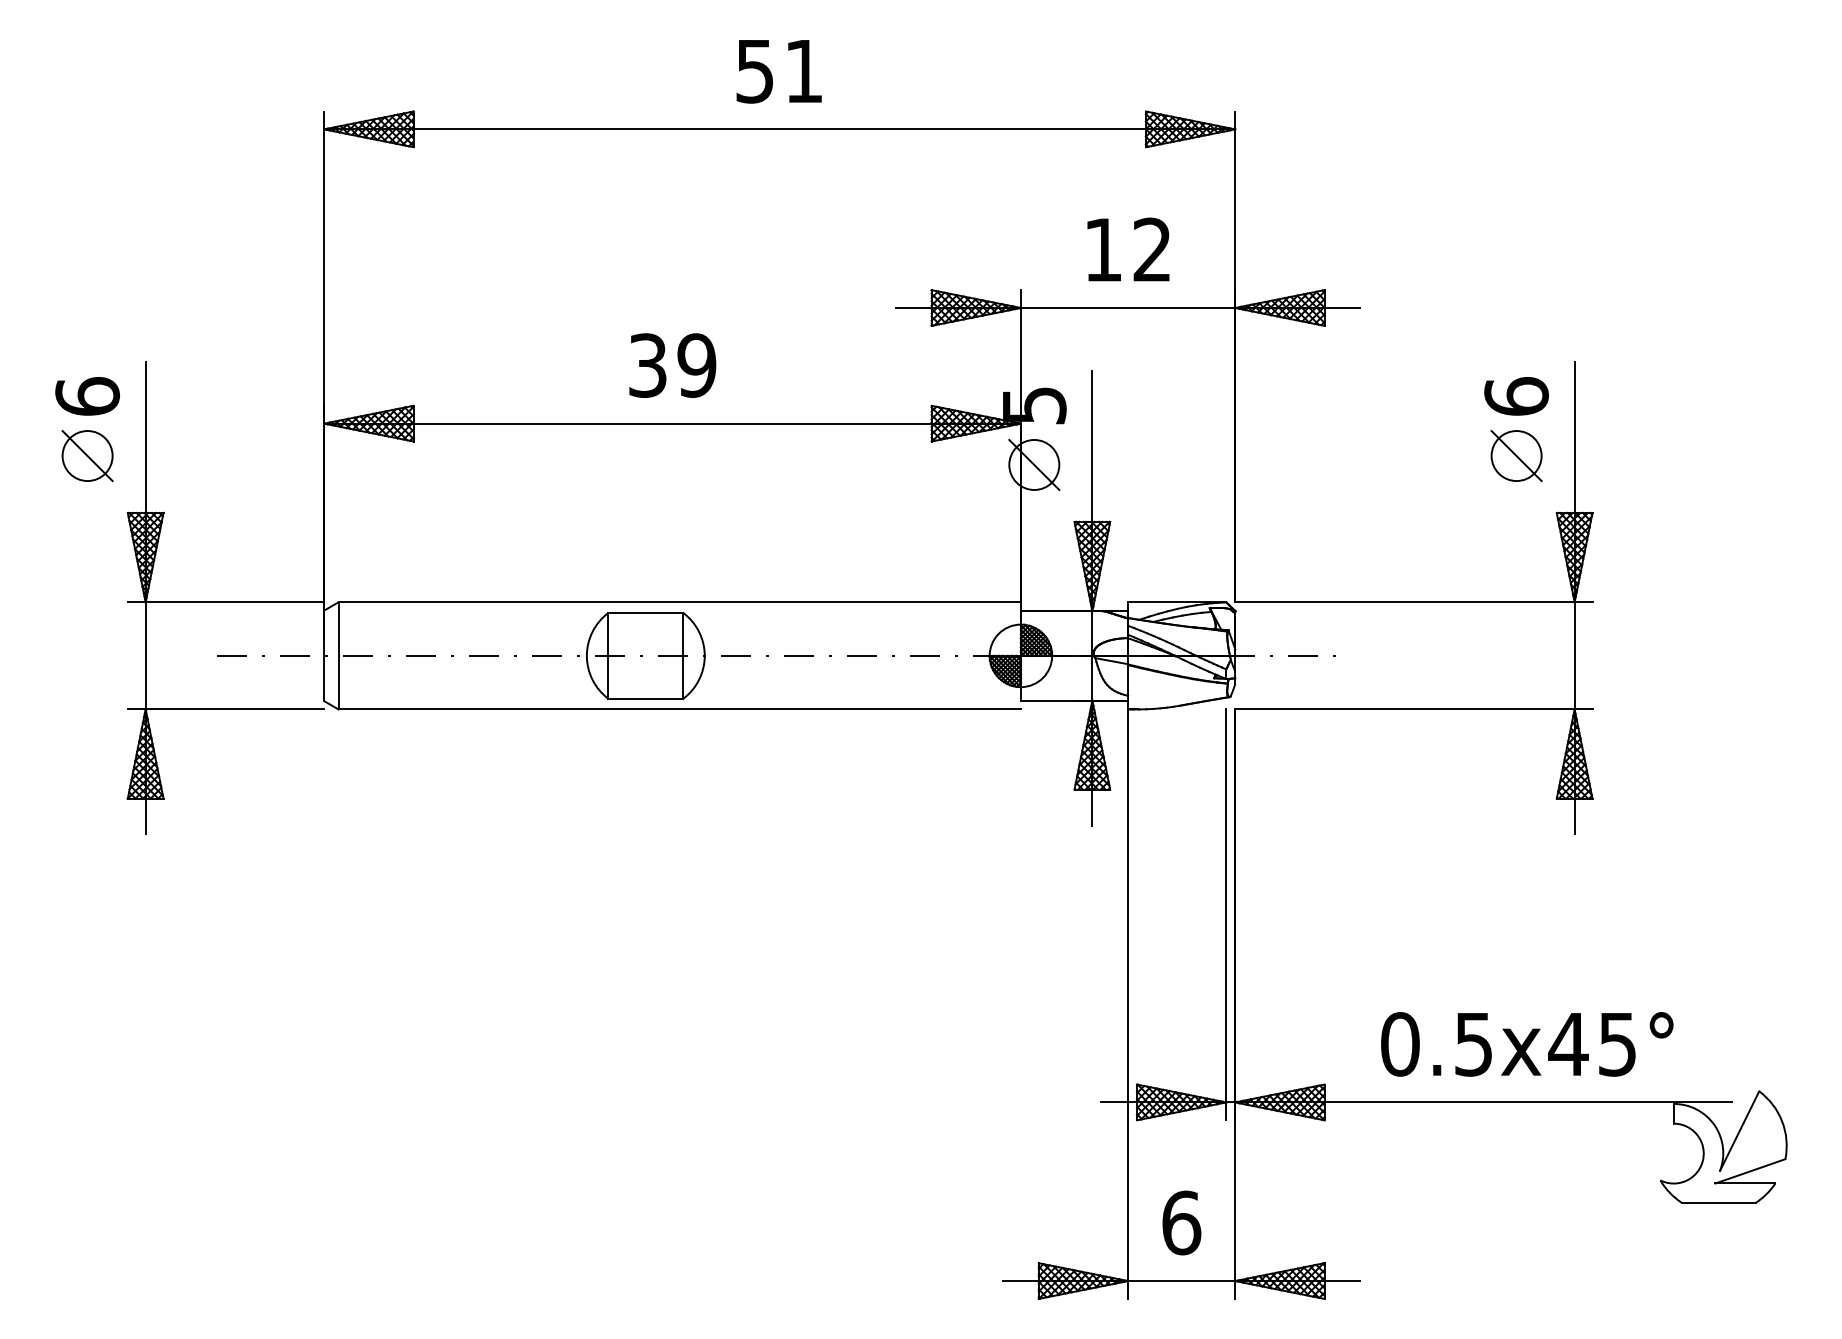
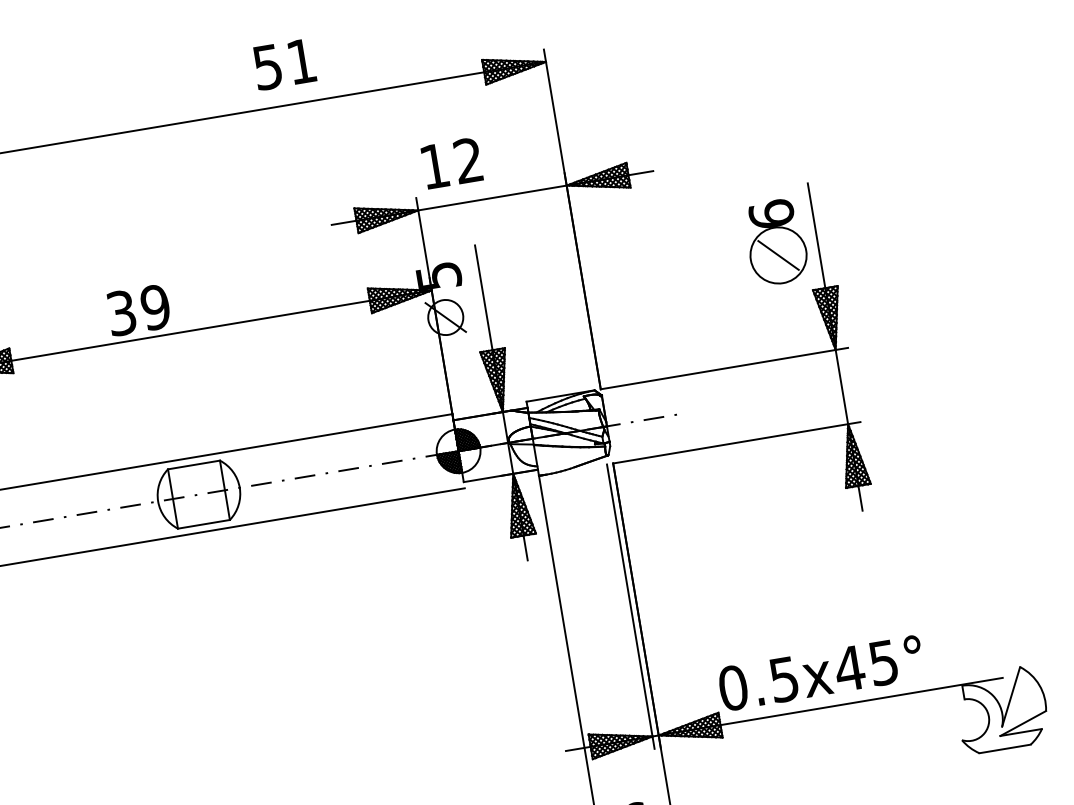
text: (778, 71) -> (284, 64), moved
text: (1128, 249) -> (452, 163), moved
text: (672, 365) -> (138, 310), moved
circle: (1516, 456) -> (778, 255), size x1.6
text: (1527, 1044) -> (821, 673), moved

